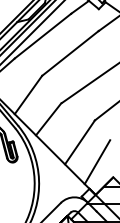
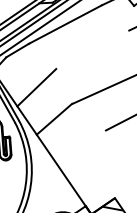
line: (70, 52) -> (93, 48), removed
line: (80, 142) -> (85, 152), removed
line: (97, 162) -> (100, 178), removed

